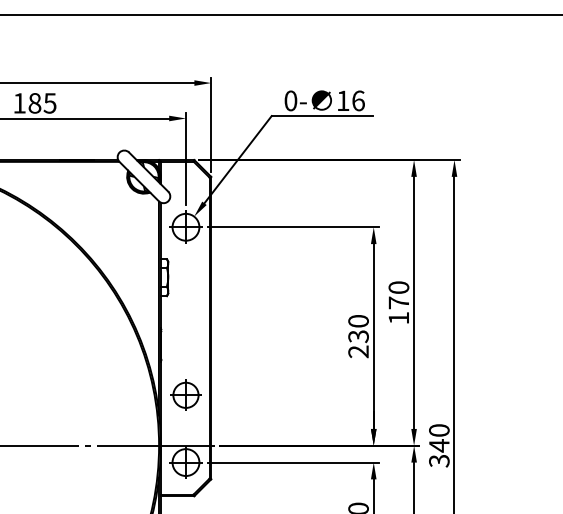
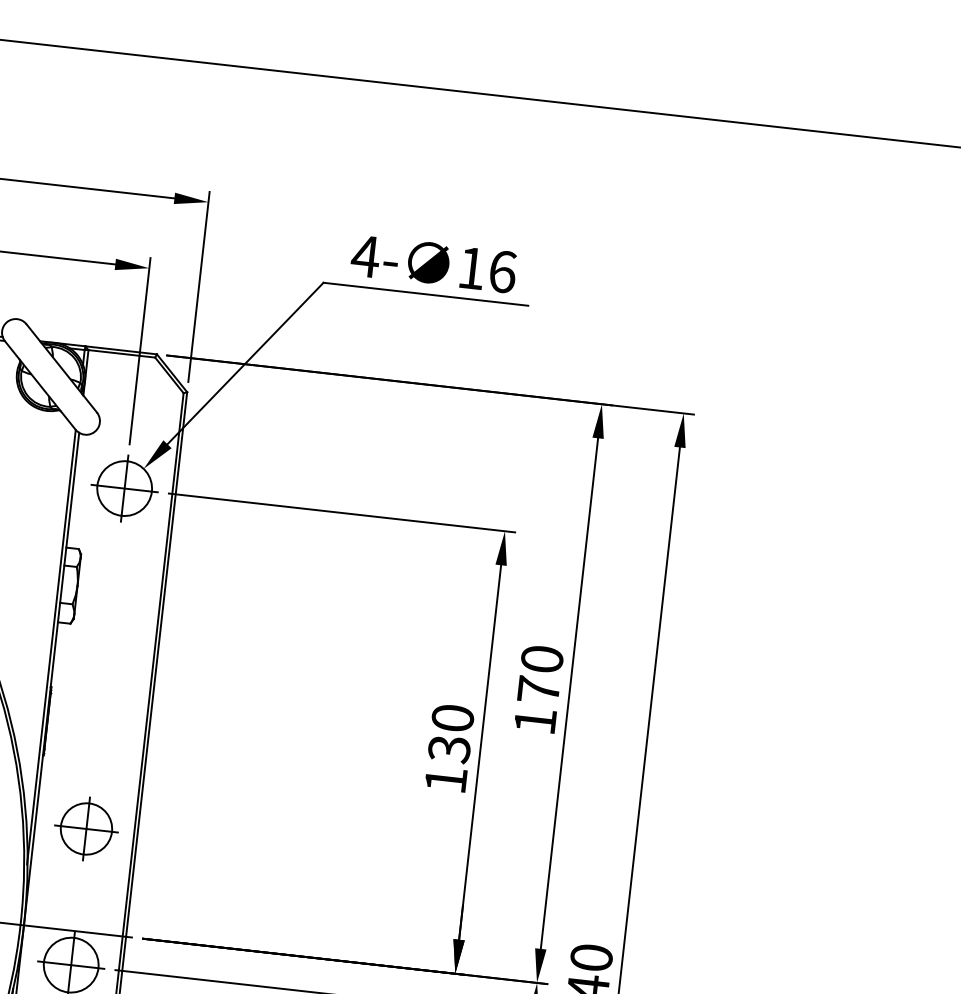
text: (290, 100) -> (365, 255), 0- -> 4-
text: (358, 351) -> (445, 779), 230 -> 130

